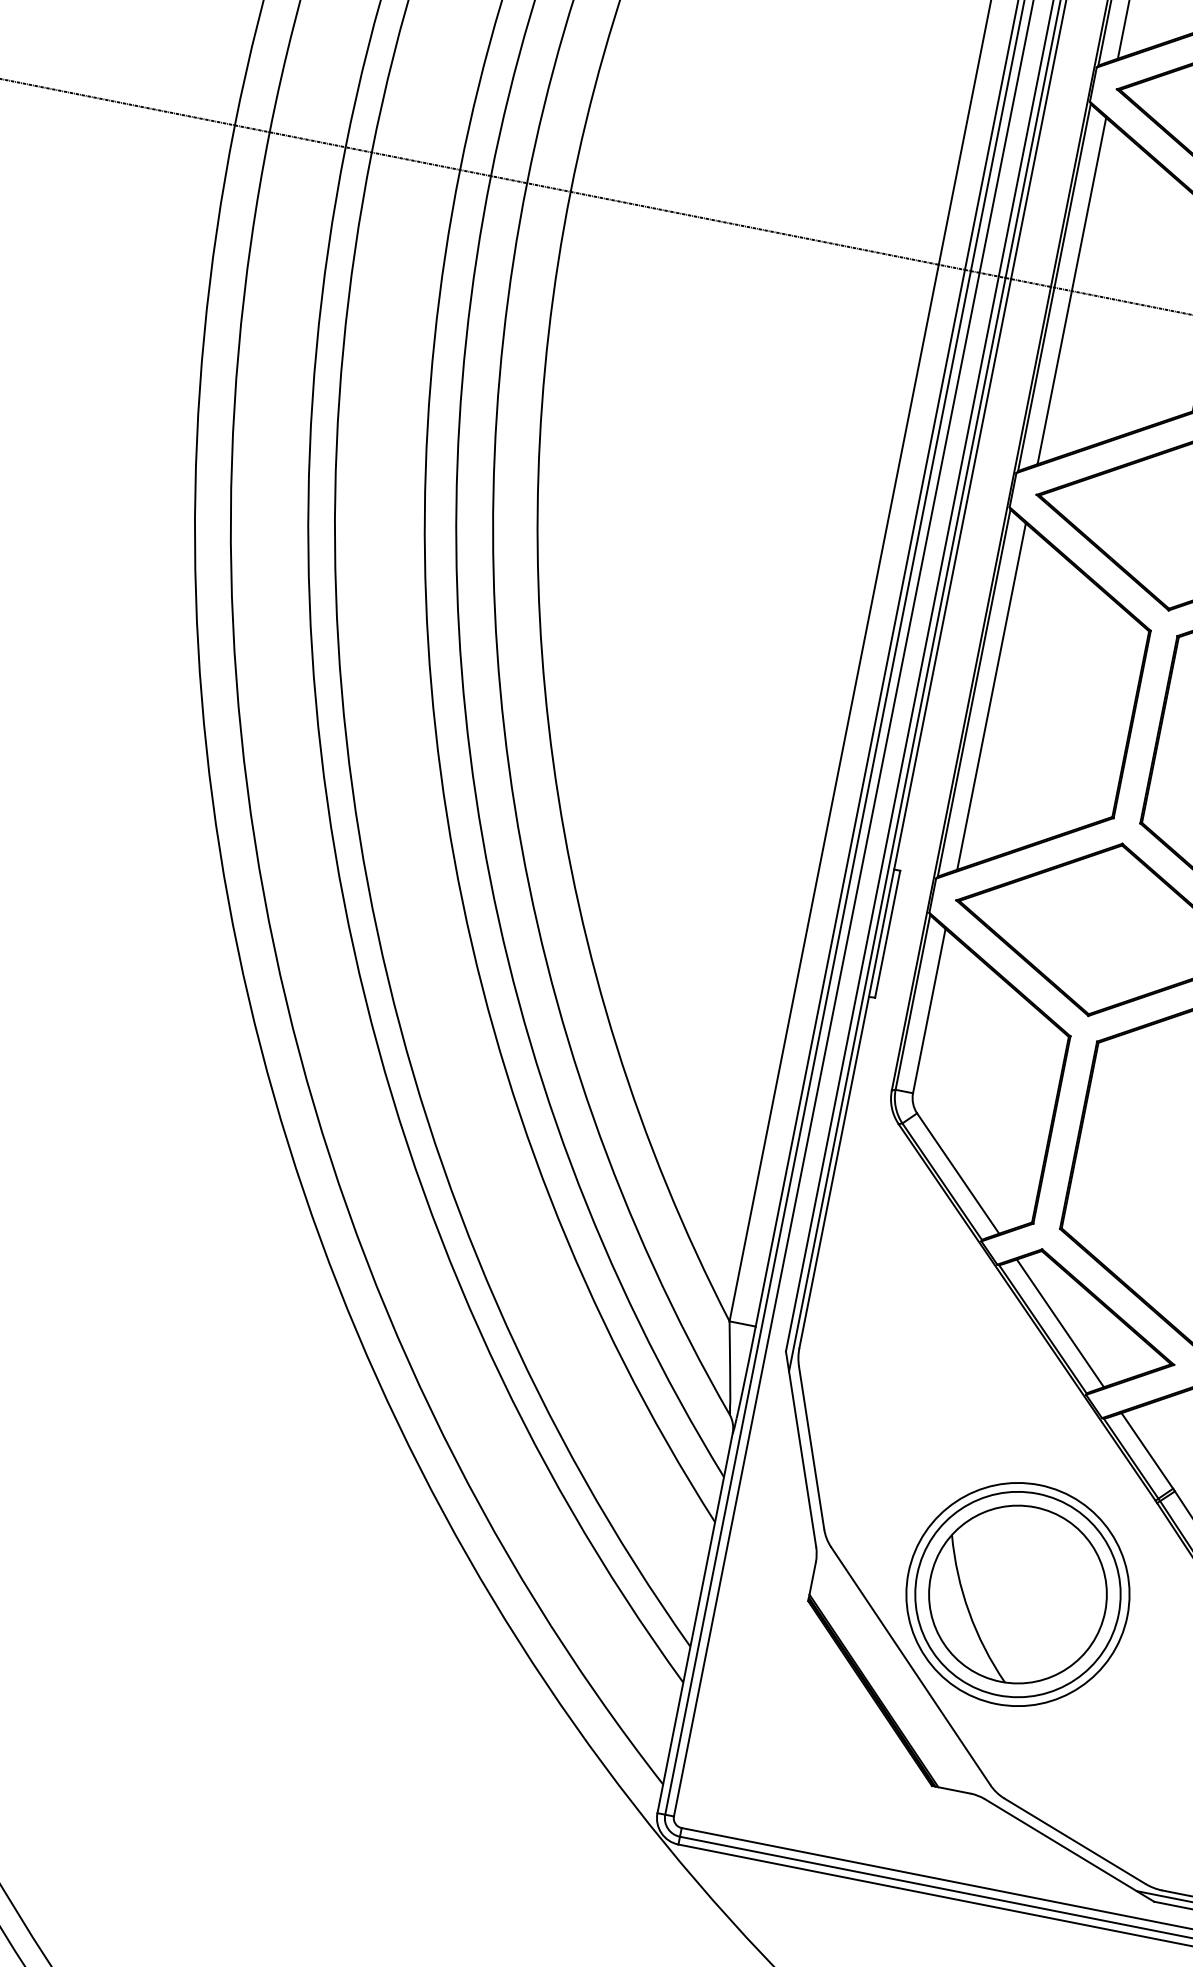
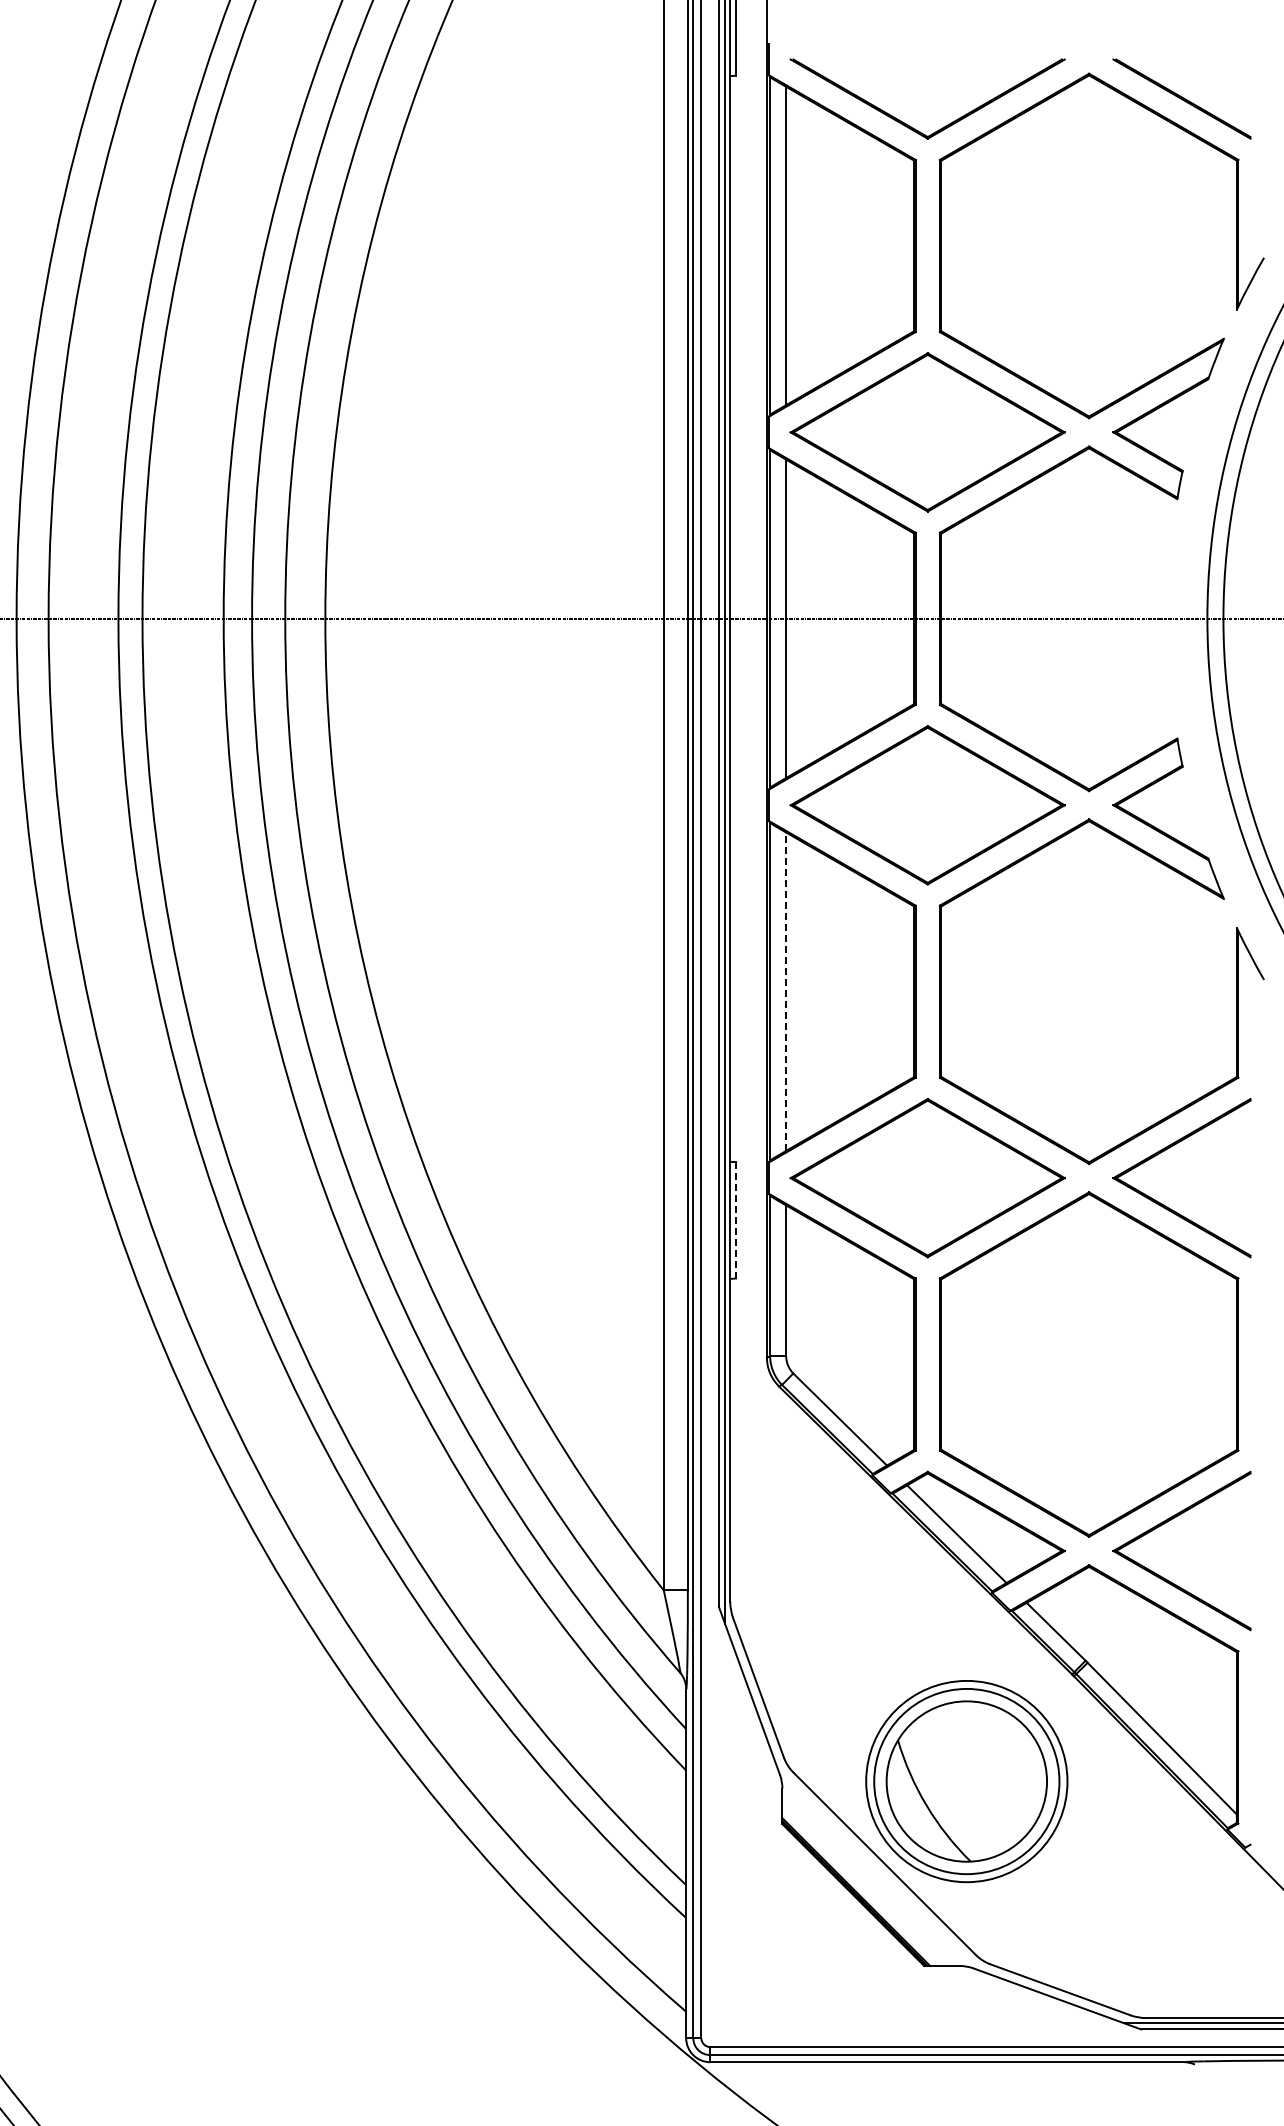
line: (991, 696) -> (786, 991), solid -> dashed
line: (887, 934) -> (735, 1220), solid -> dashed

